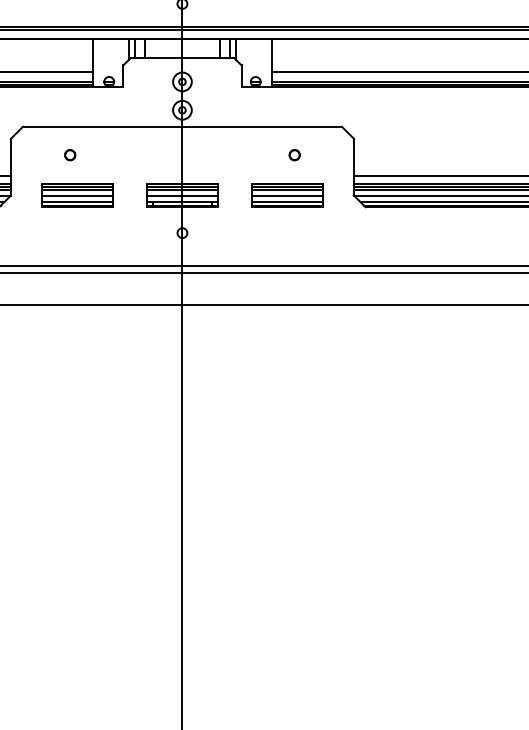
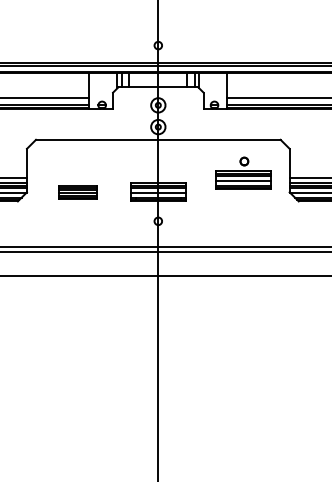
circle: (70, 155) -> (72, 161), removed
part: (77, 195) -> (77, 192), size x0.7
part: (287, 195) -> (243, 180), moved

